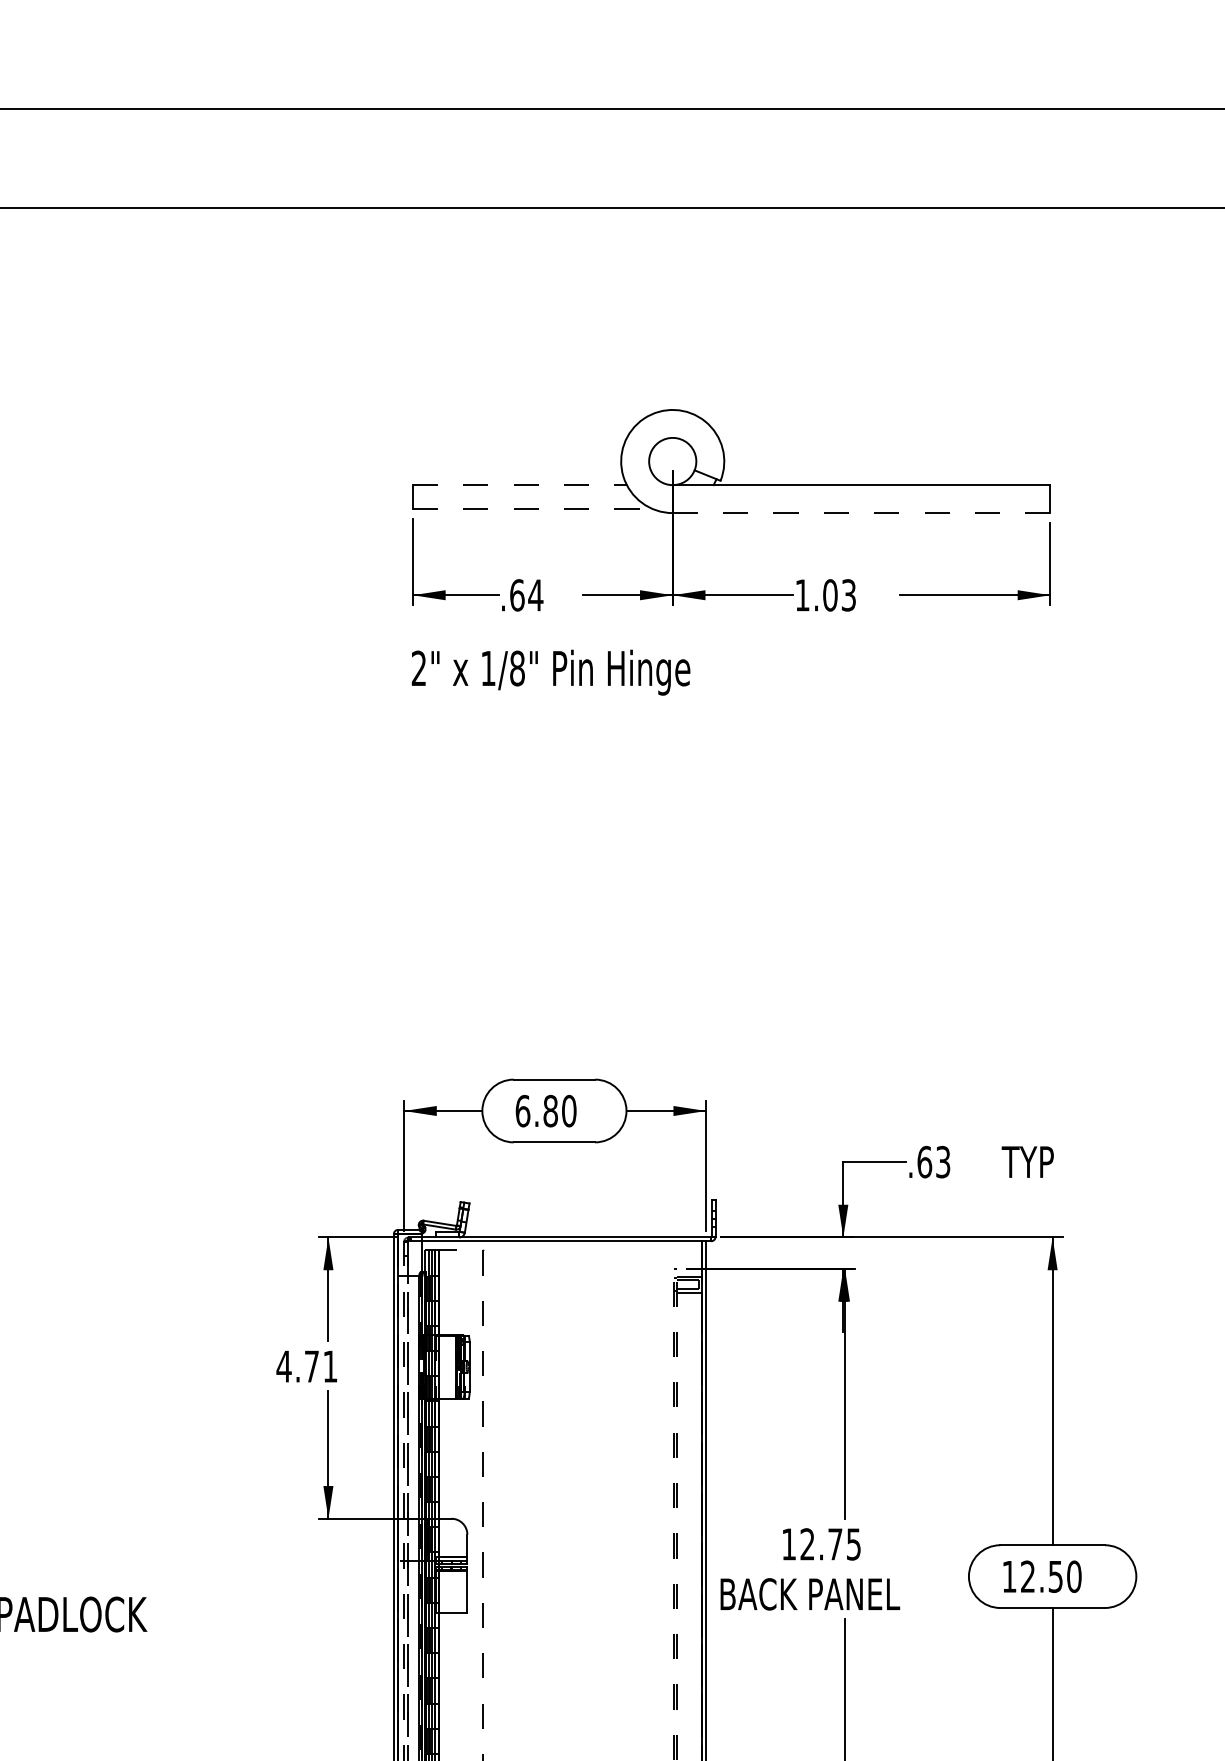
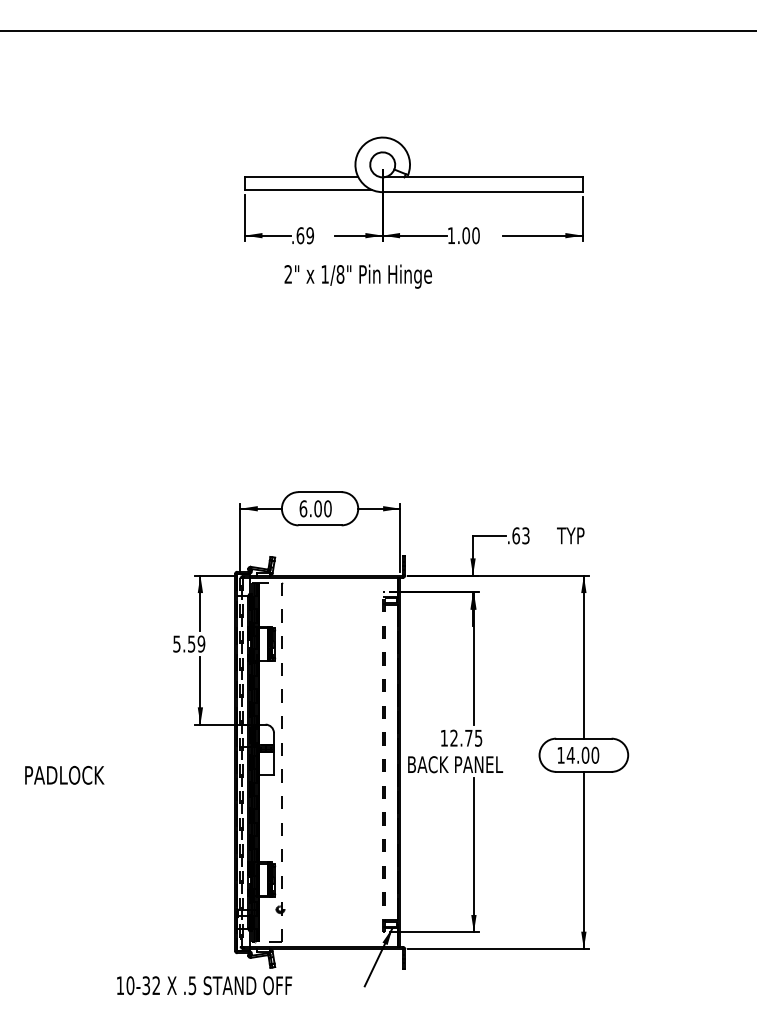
line: (519, 485) -> (301, 177), dashed -> solid
line: (532, 508) -> (308, 189), dashed -> solid
line: (861, 513) -> (482, 192), dashed -> solid
text: (536, 594) -> (310, 235), .64 -> .69
text: (847, 594) -> (475, 235), 1.03 -> 1.00
text: (549, 672) -> (357, 276), moved
text: (549, 1110) -> (317, 508), 6.80 -> 6.00
text: (305, 1365) -> (188, 643), 4.71 -> 5.59
text: (1040, 1575) -> (577, 754), 12.50 -> 14.00

